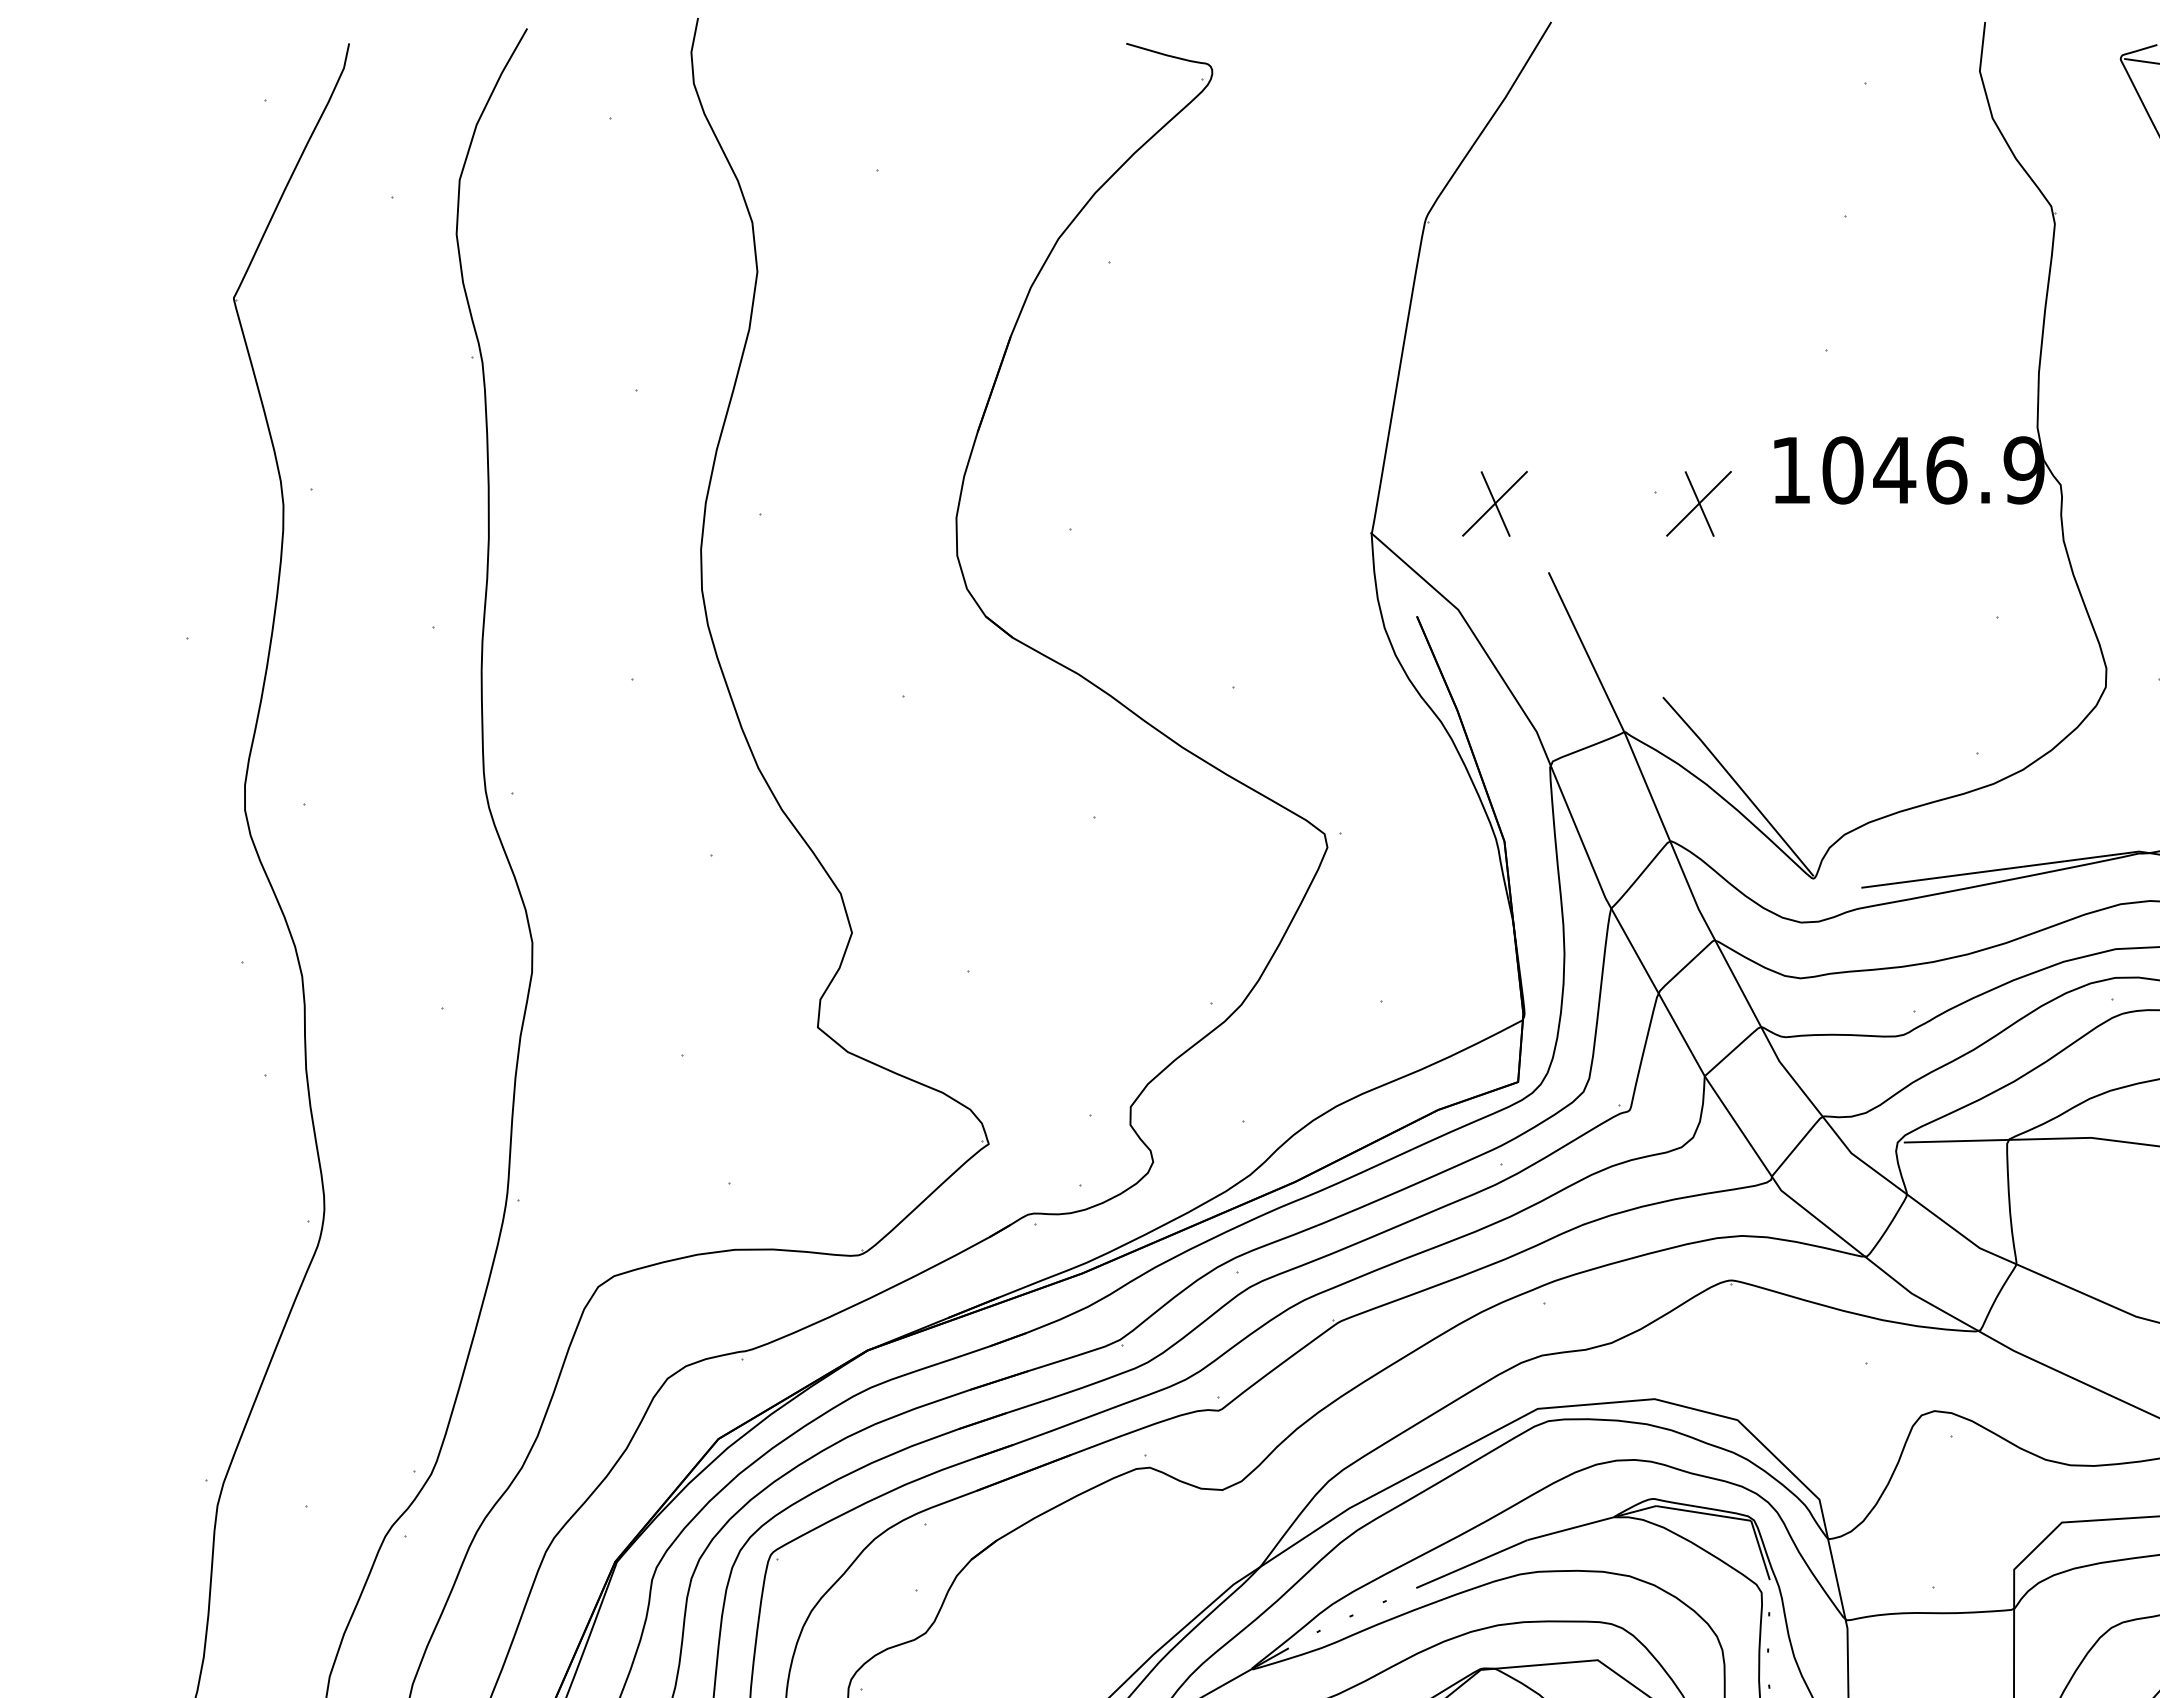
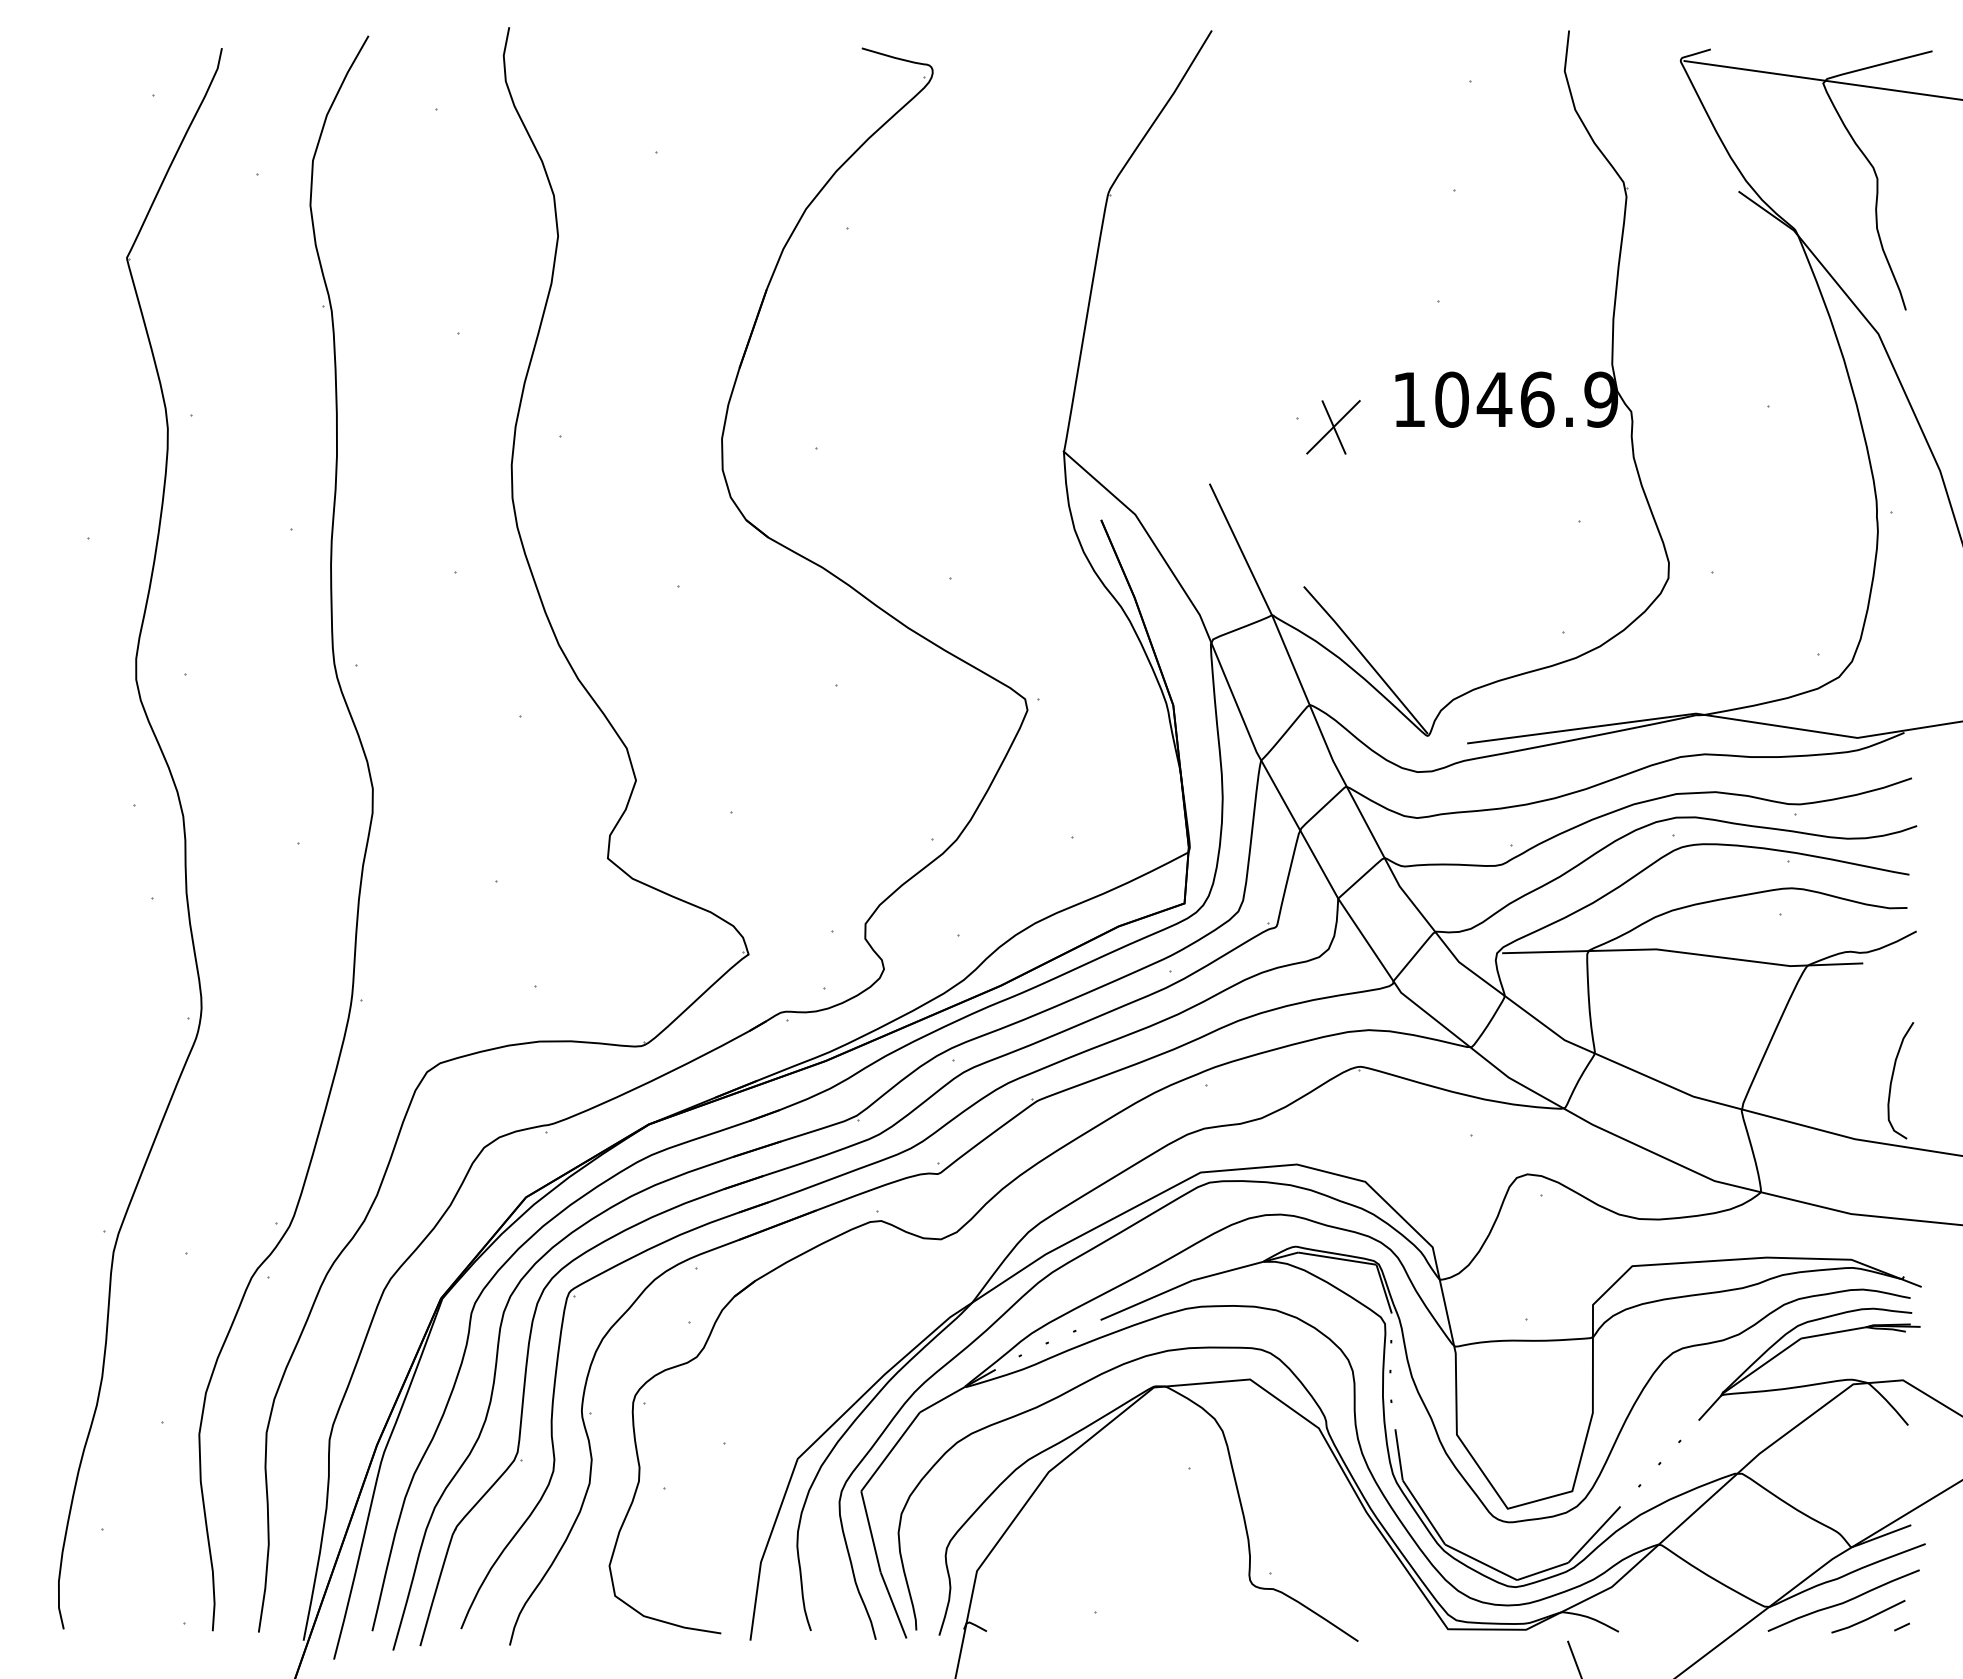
part: (1495, 504) -> (1165, 427), removed

